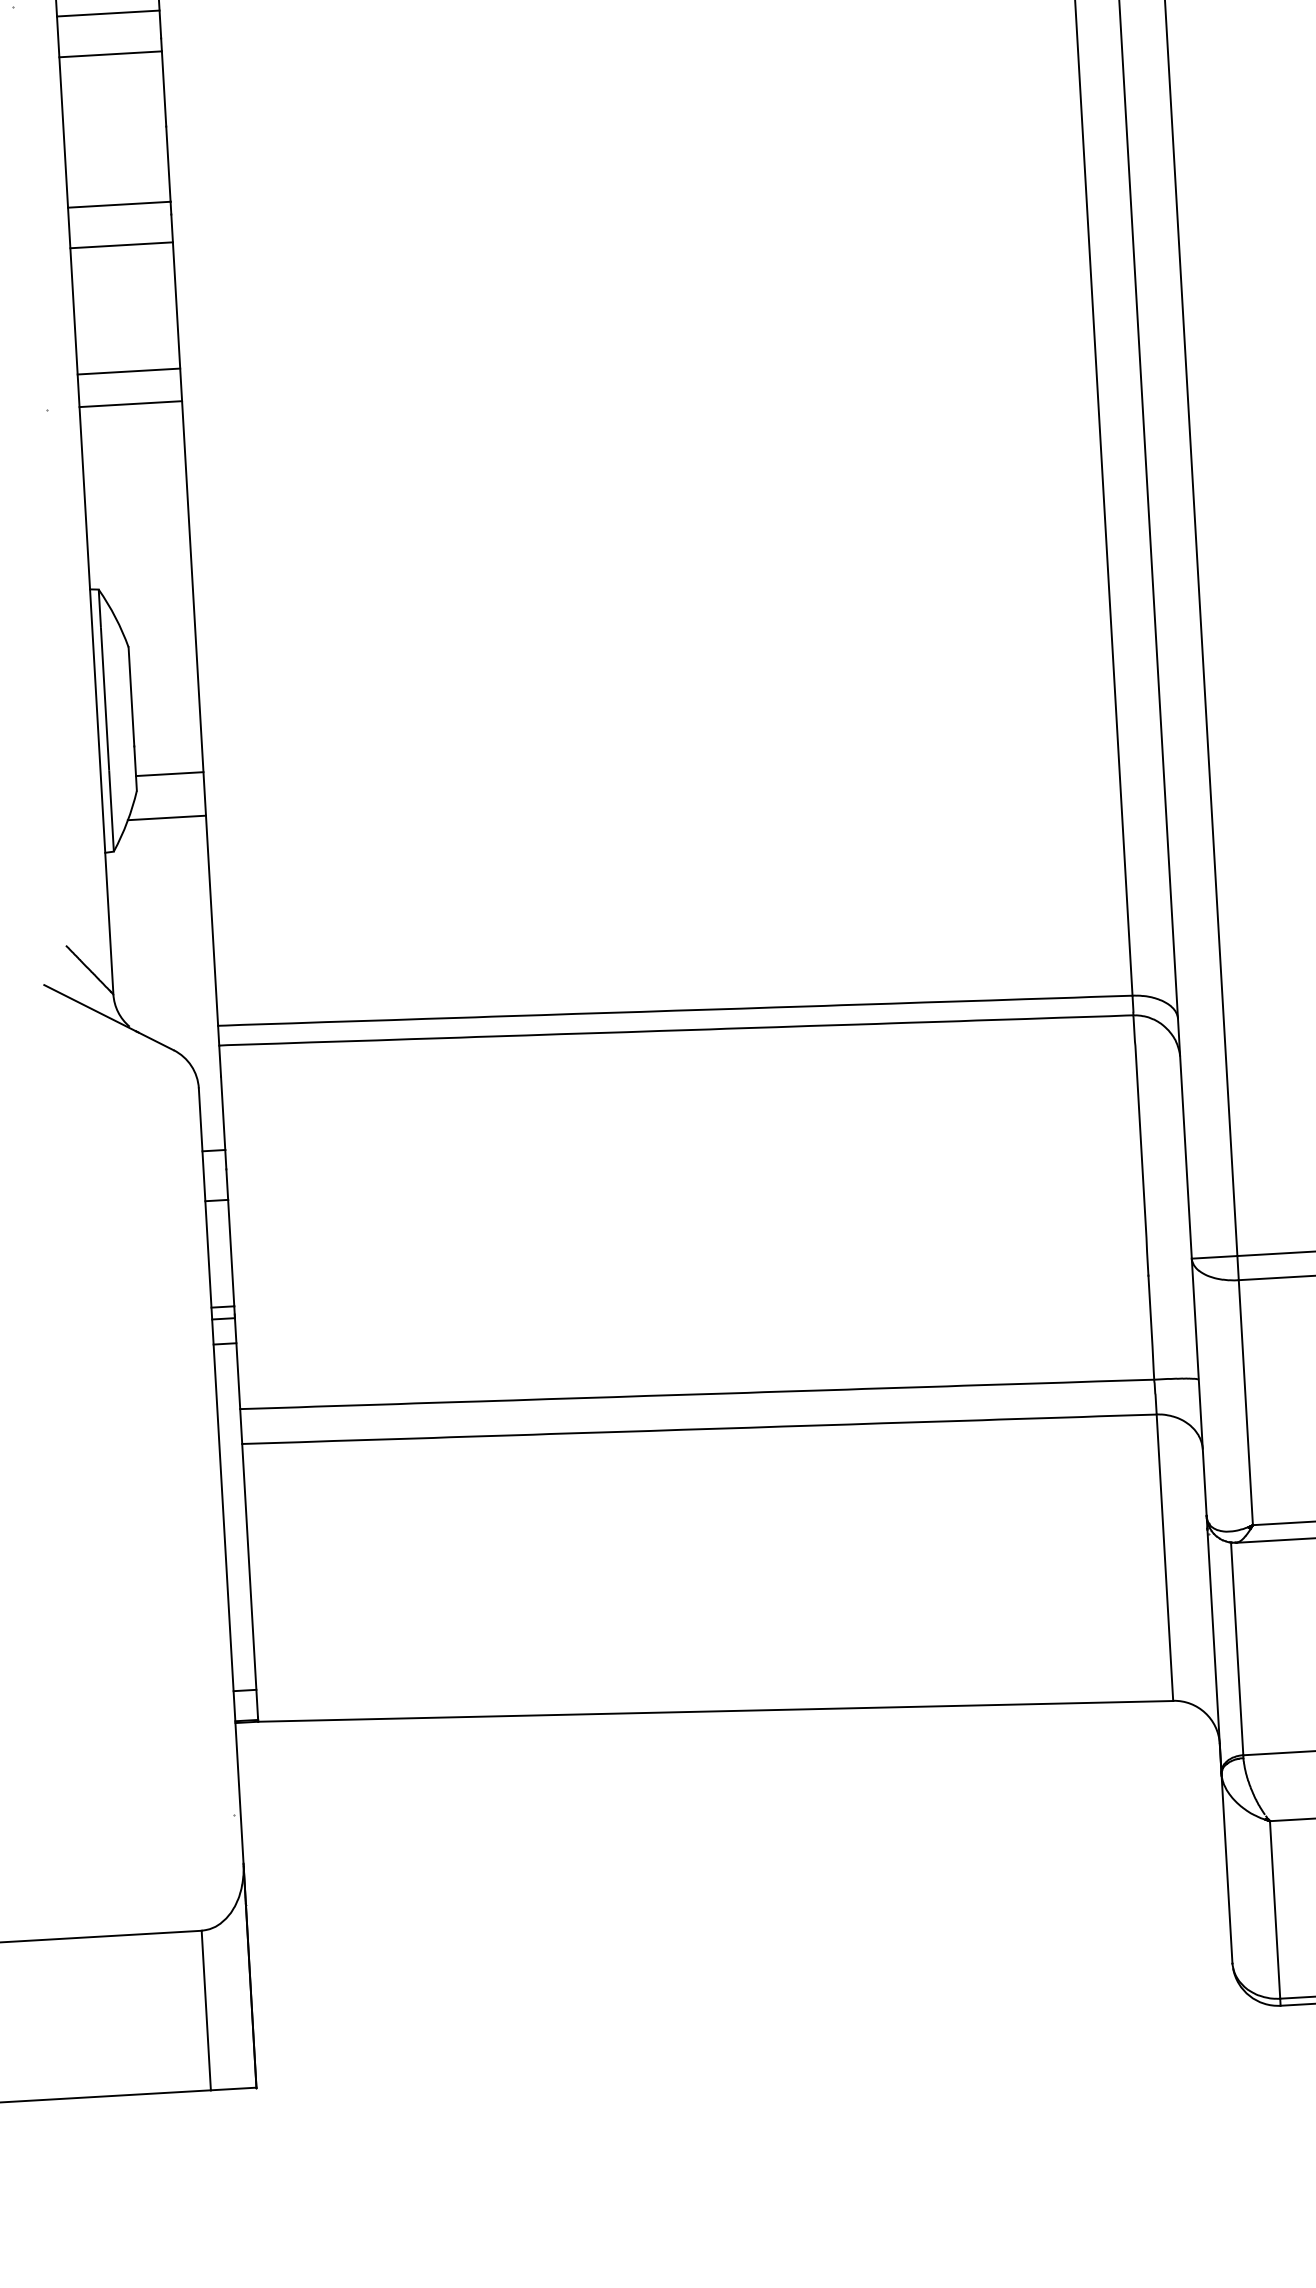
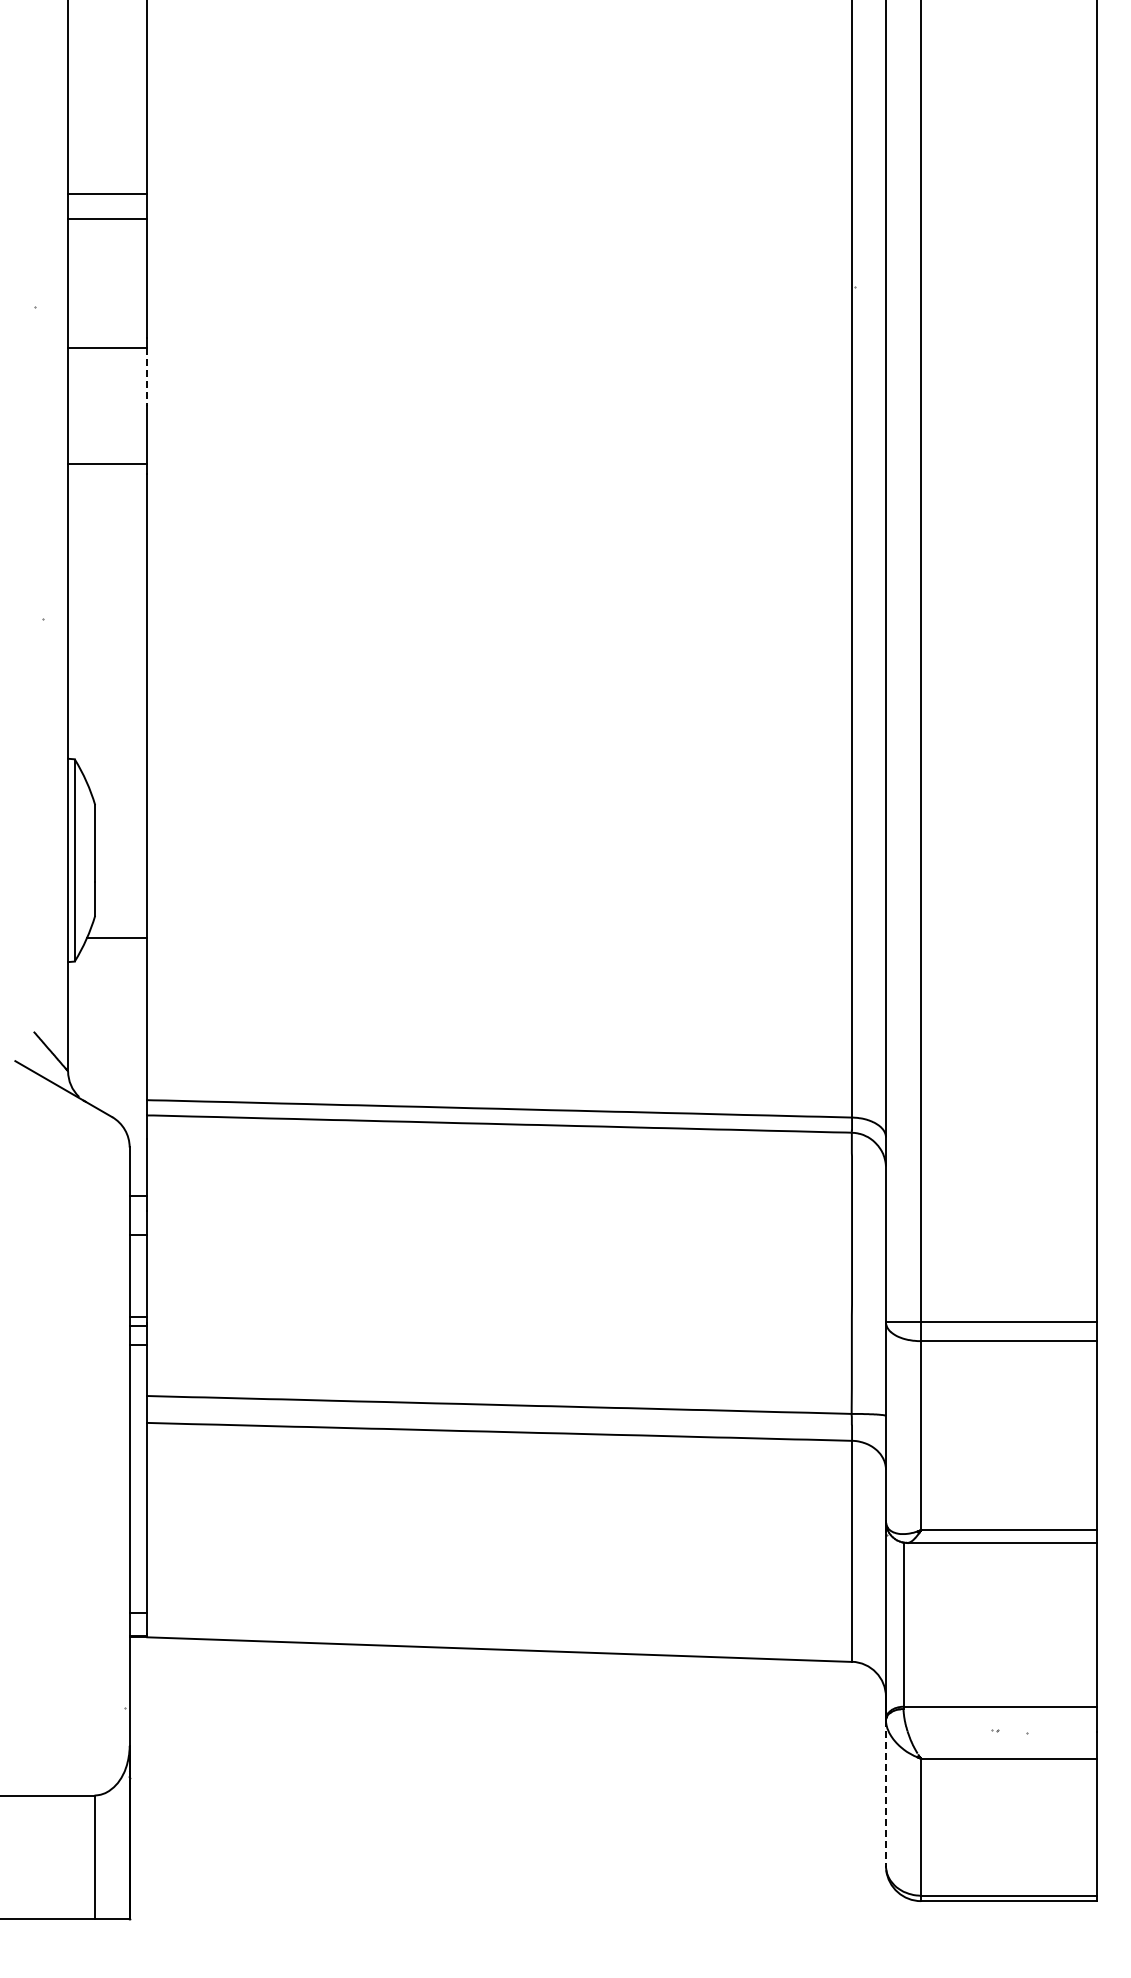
line: (108, 13) -> (107, 316), removed
line: (164, 89) -> (147, 377), solid -> dashed
line: (121, 245) -> (107, 495), removed
line: (128, 371) -> (107, 592), removed
line: (130, 404) -> (107, 618), removed
line: (170, 774) -> (121, 904), removed
line: (1226, 1868) -> (885, 1793), solid -> dashed

